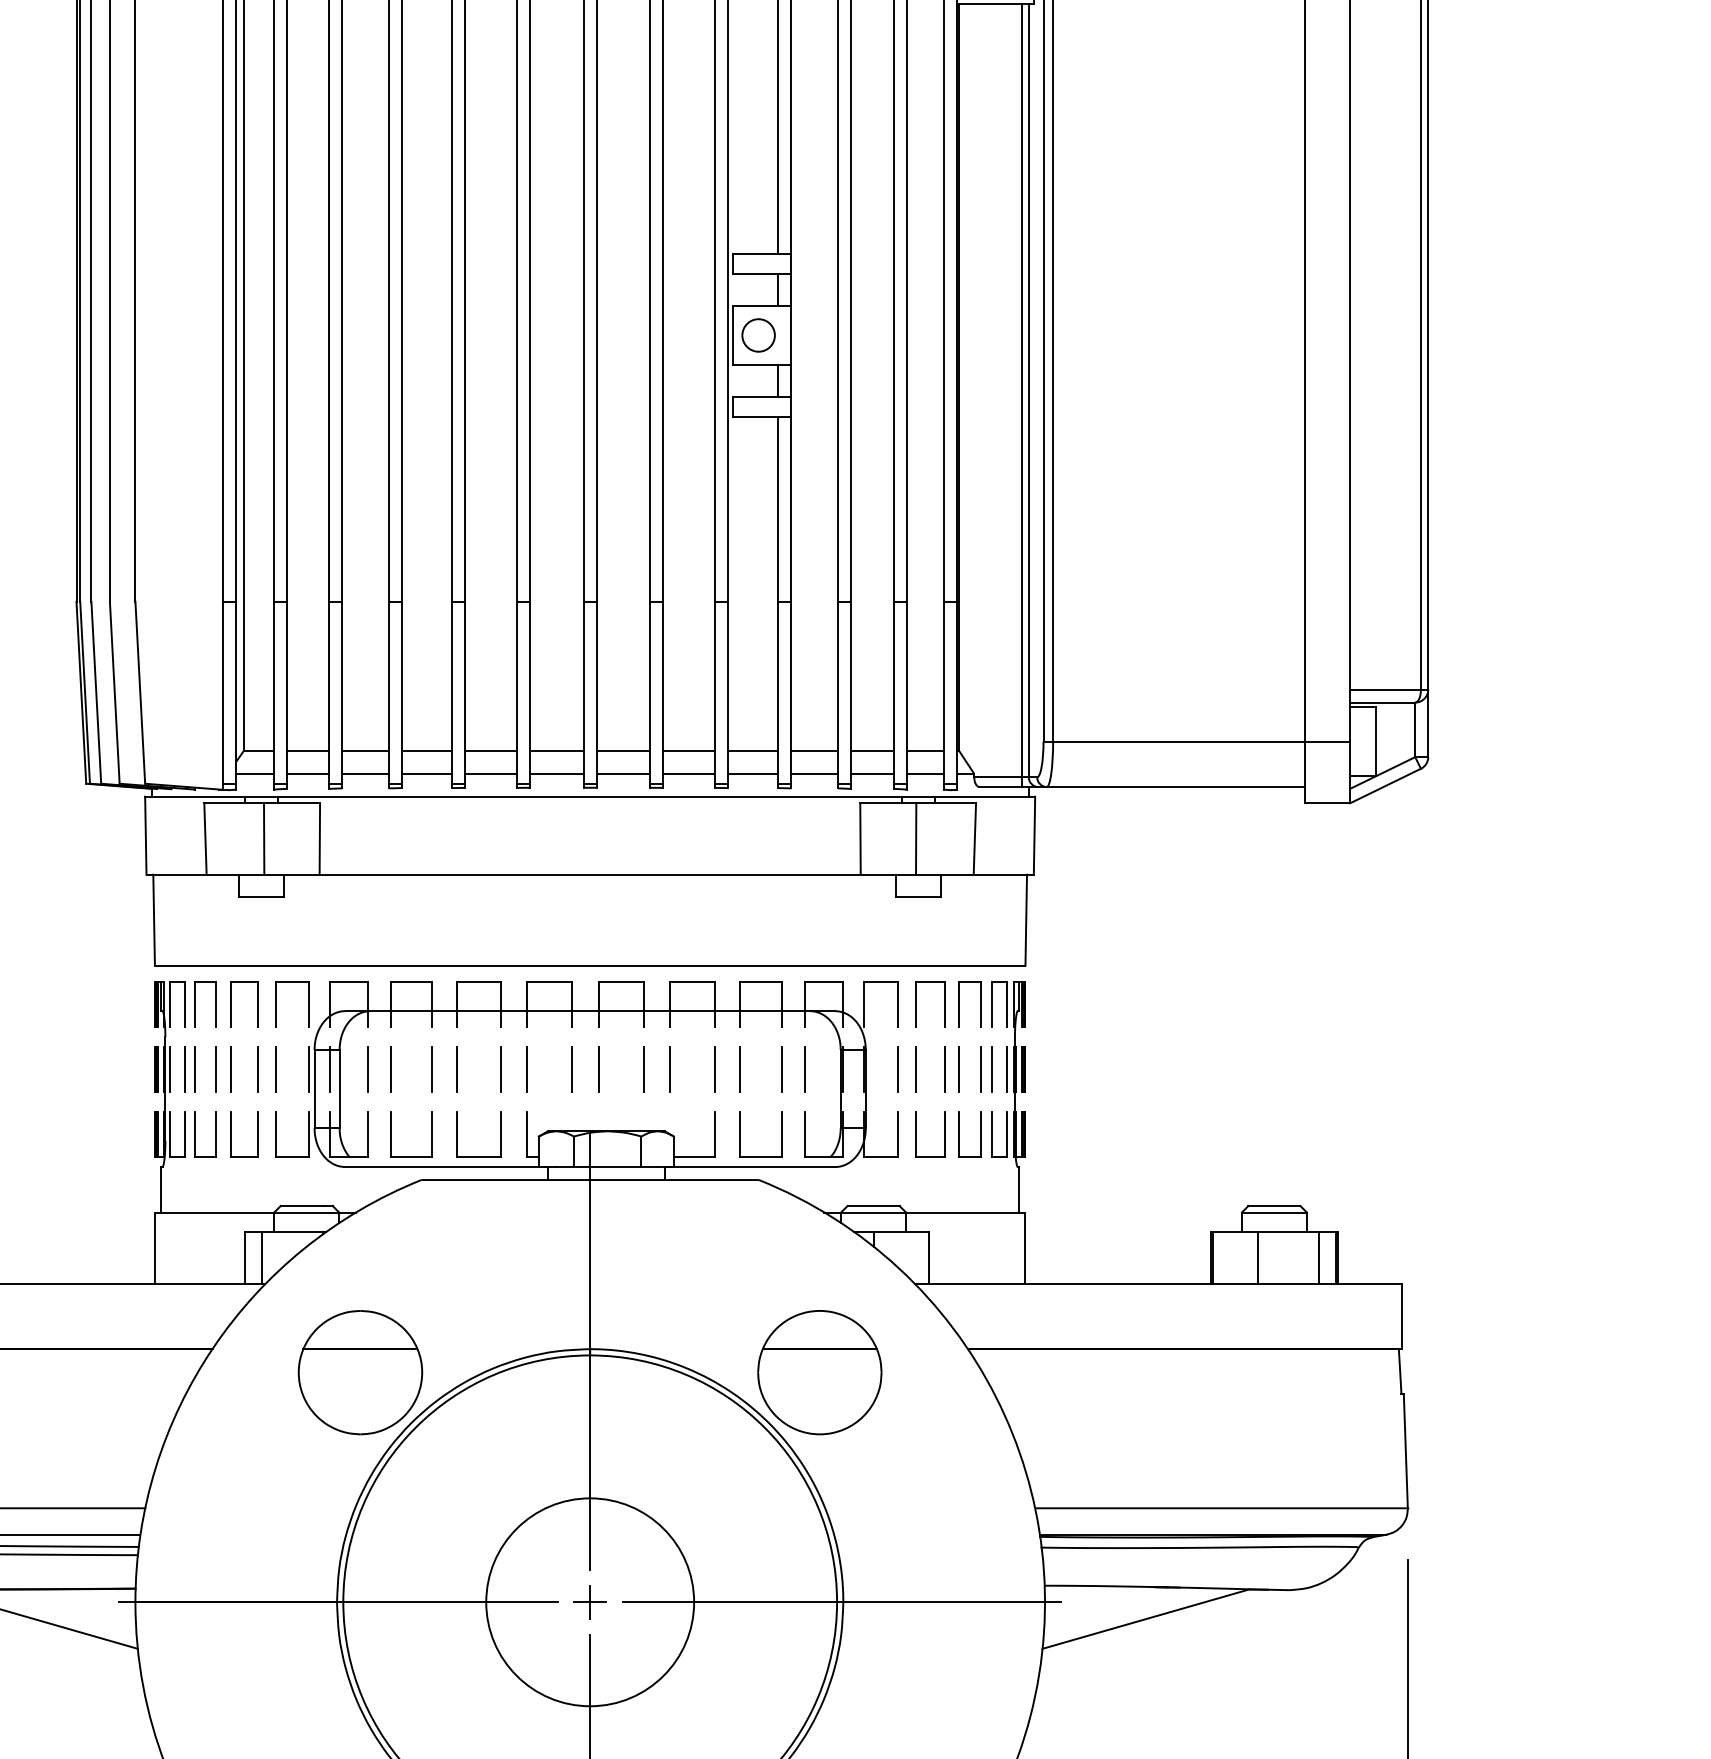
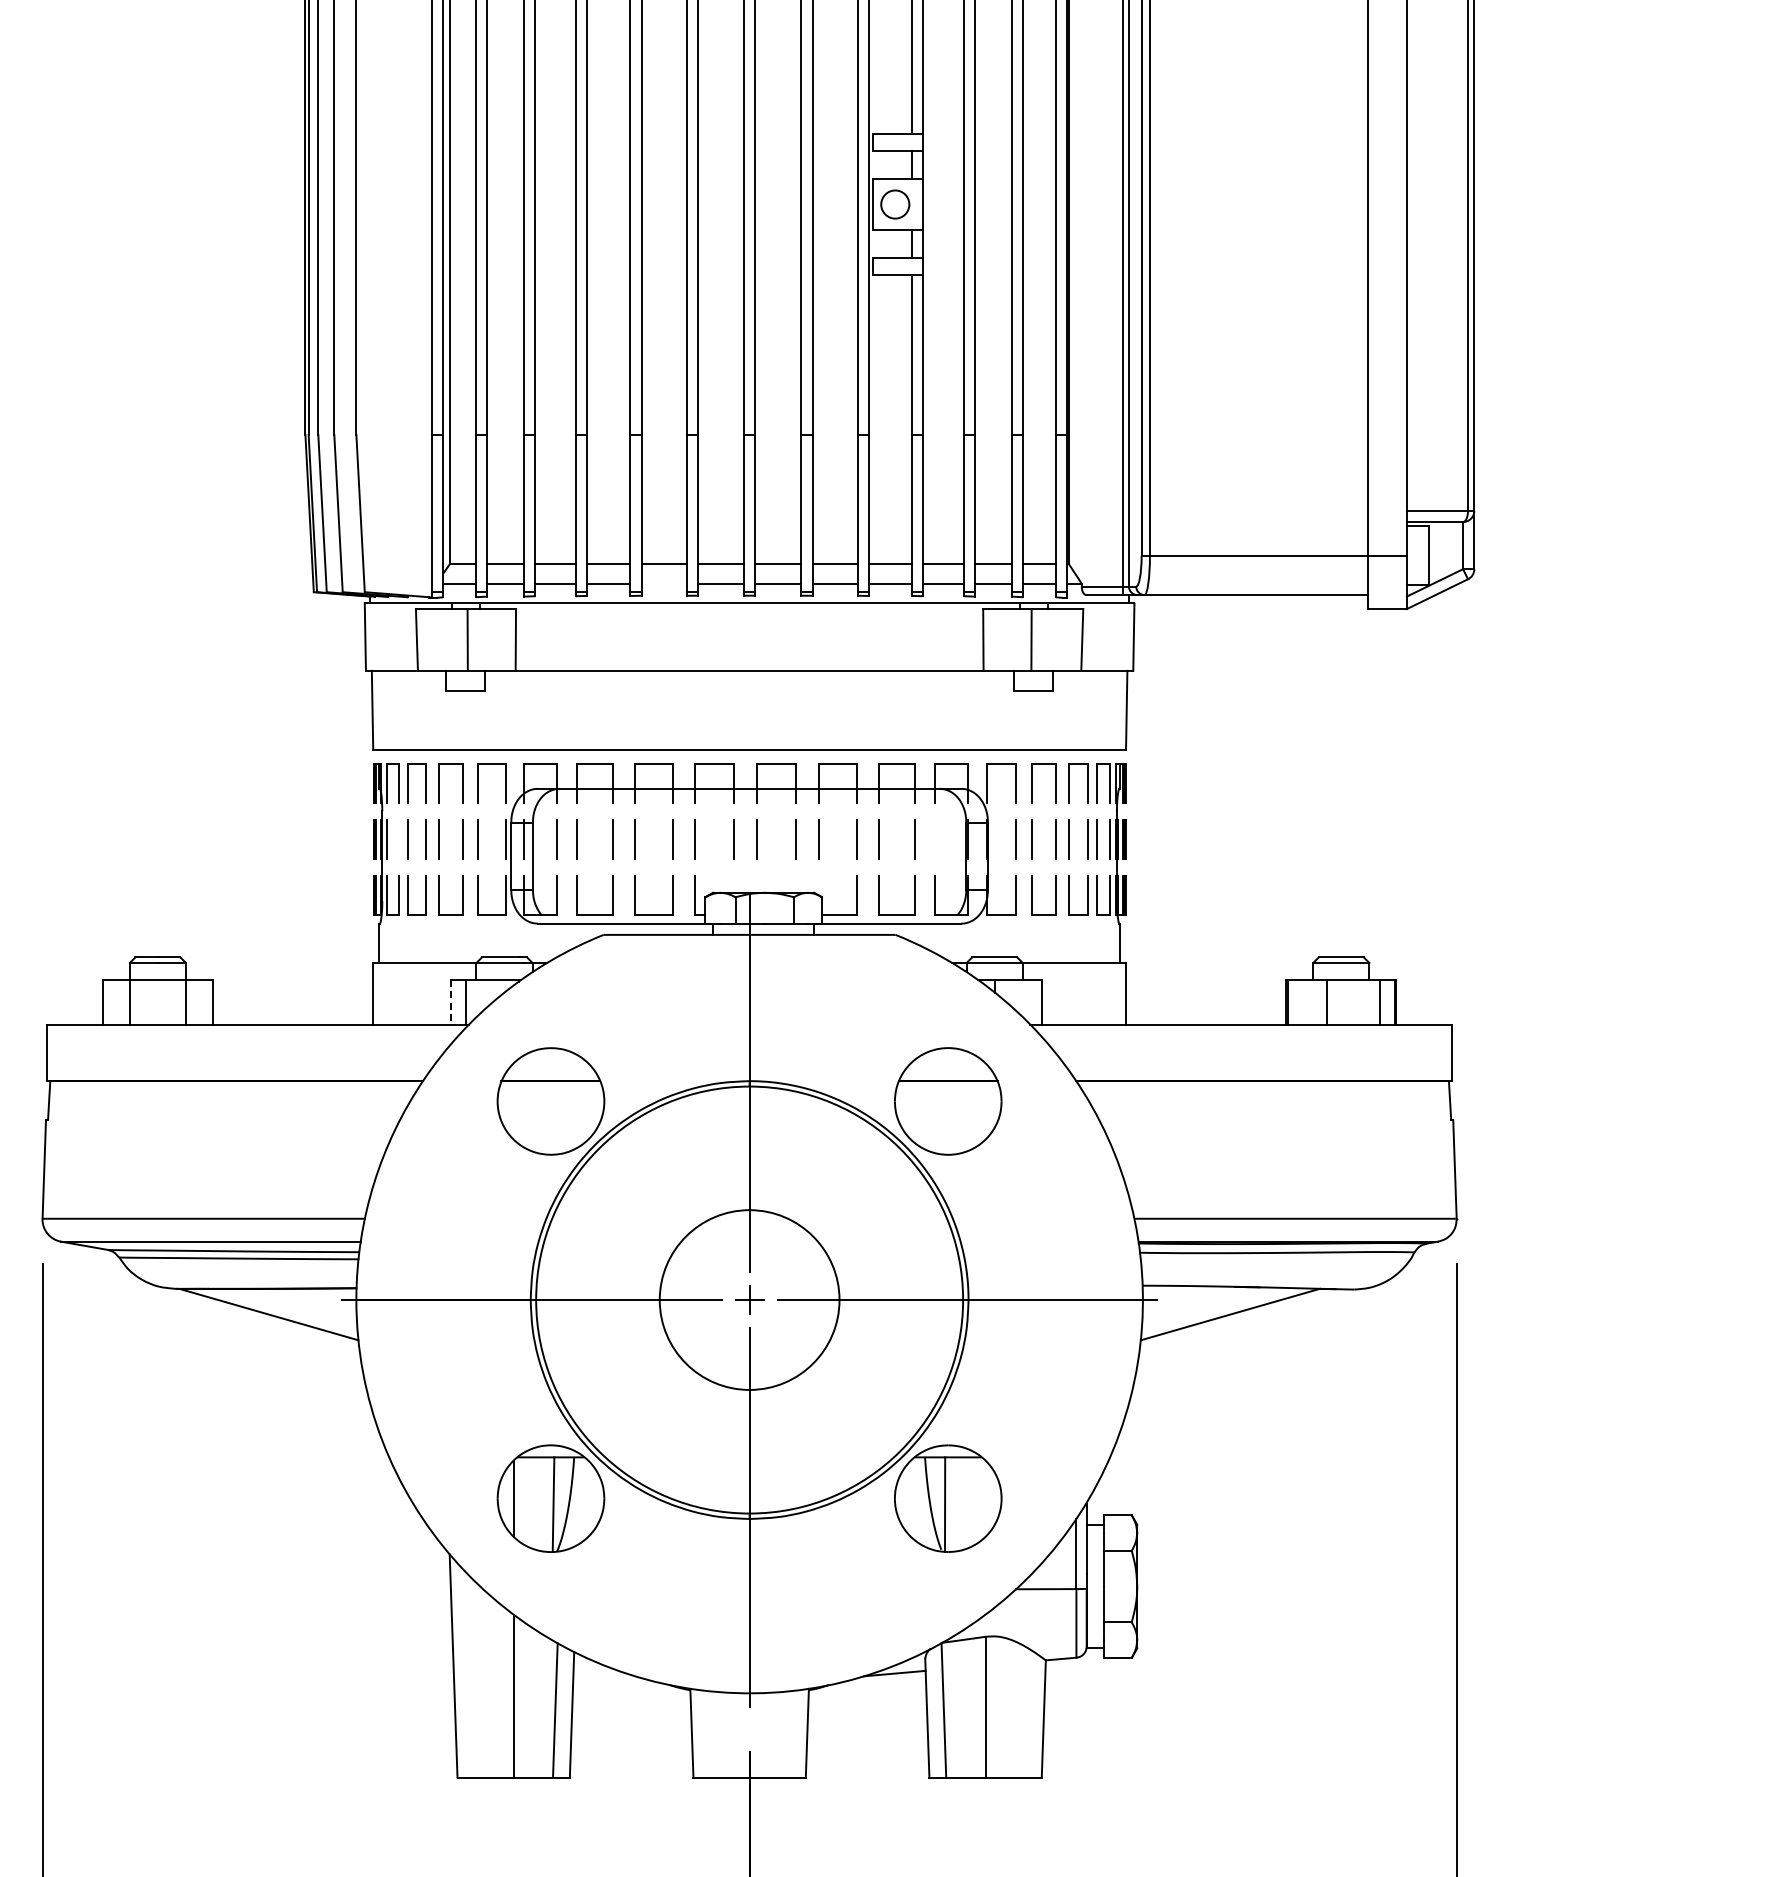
line: (490, 773) -> (663, 583), removed
line: (185, 1069) -> (399, 839), removed
line: (805, 1069) -> (935, 839), removed
line: (245, 1258) -> (451, 1002), solid -> dashed

